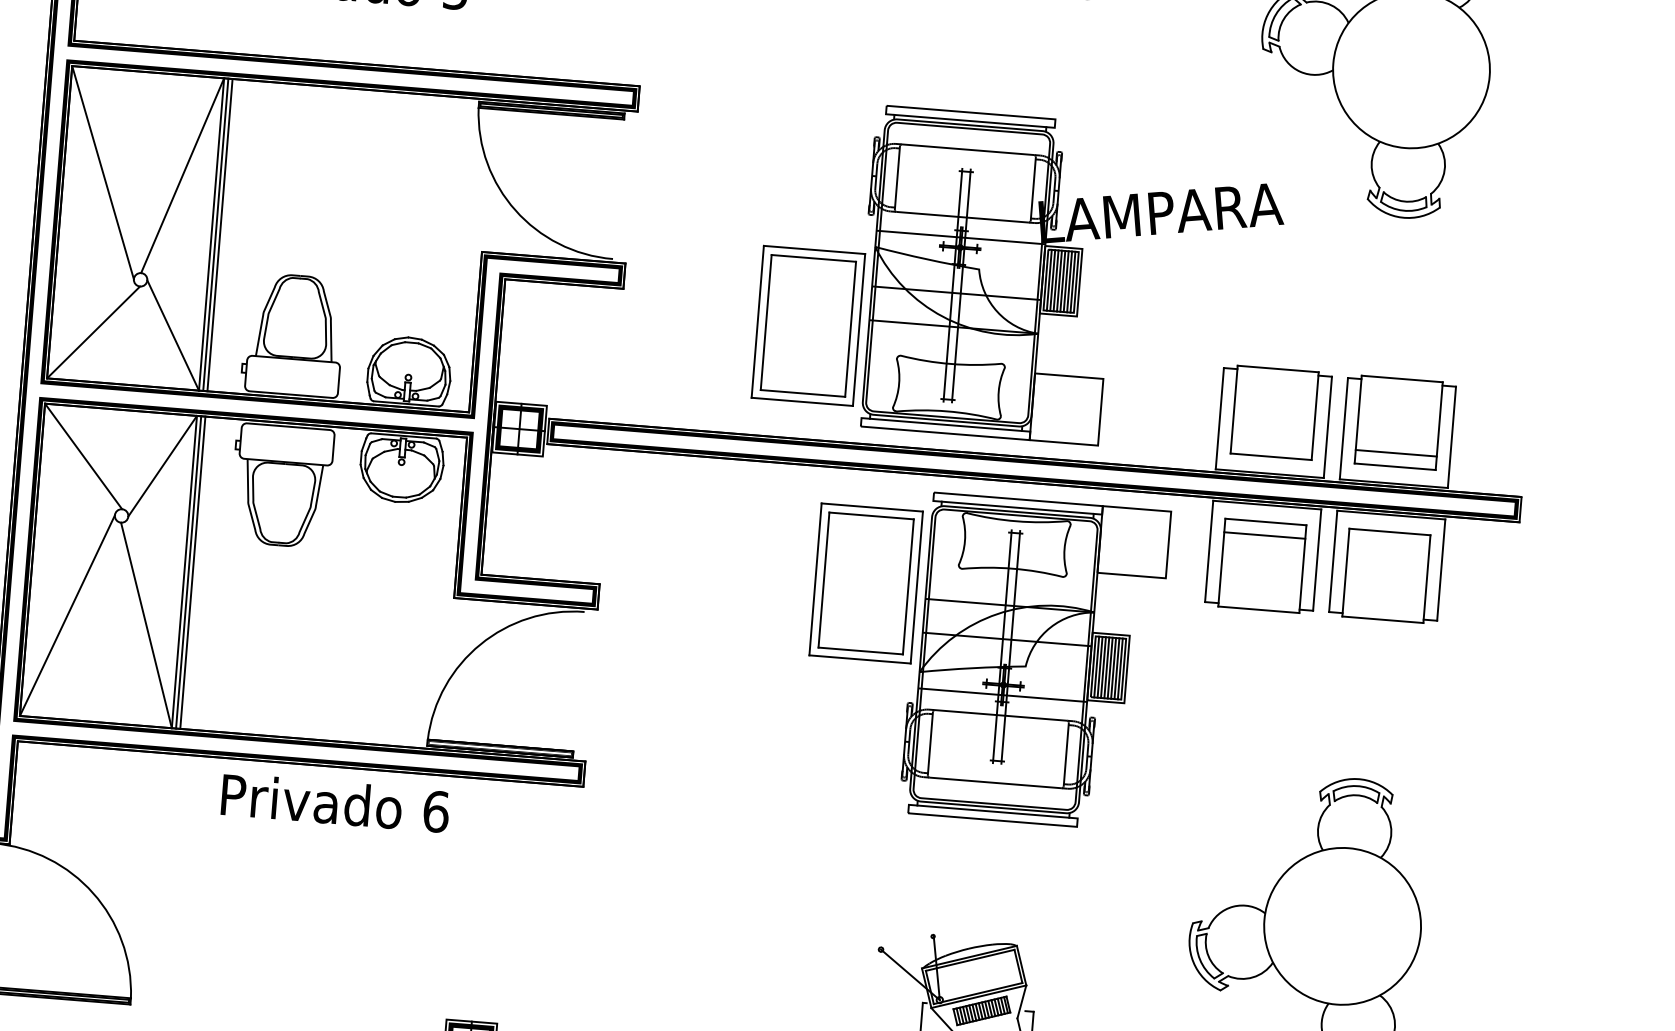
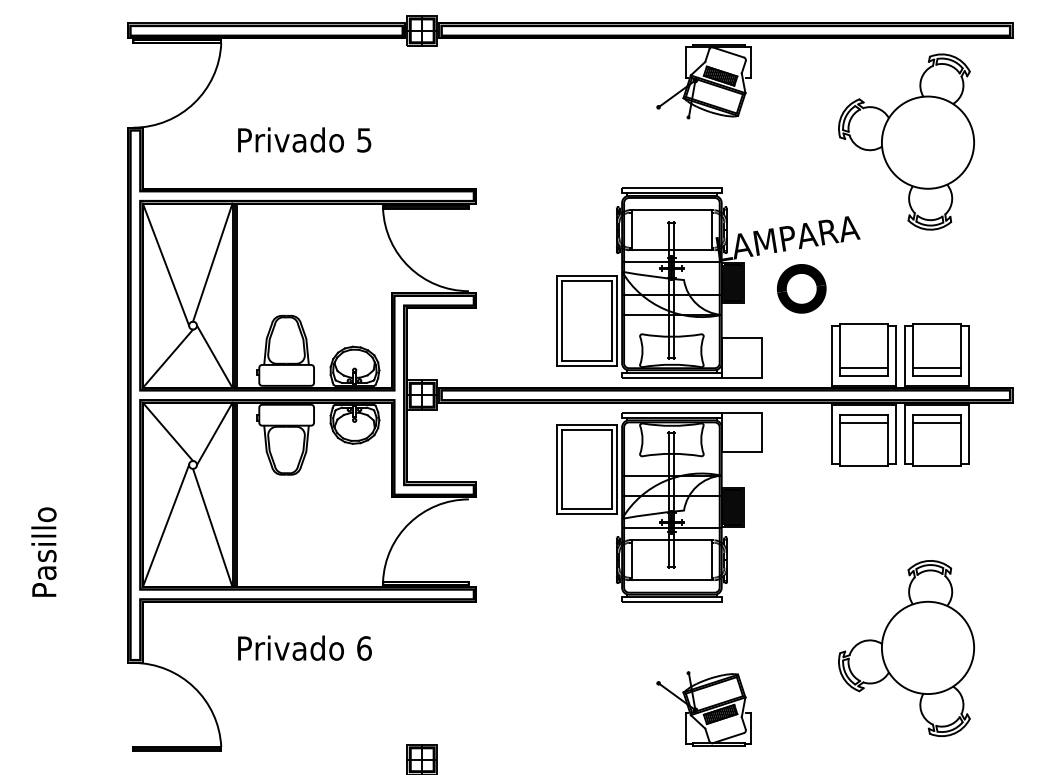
part: (1177, 299) -> (801, 288), added
line: (1271, 443) -> (863, 368), added
line: (1389, 545) -> (937, 422), added
part: (984, 657) -> (659, 507), moved
text: (334, 801) -> (304, 647), moved

